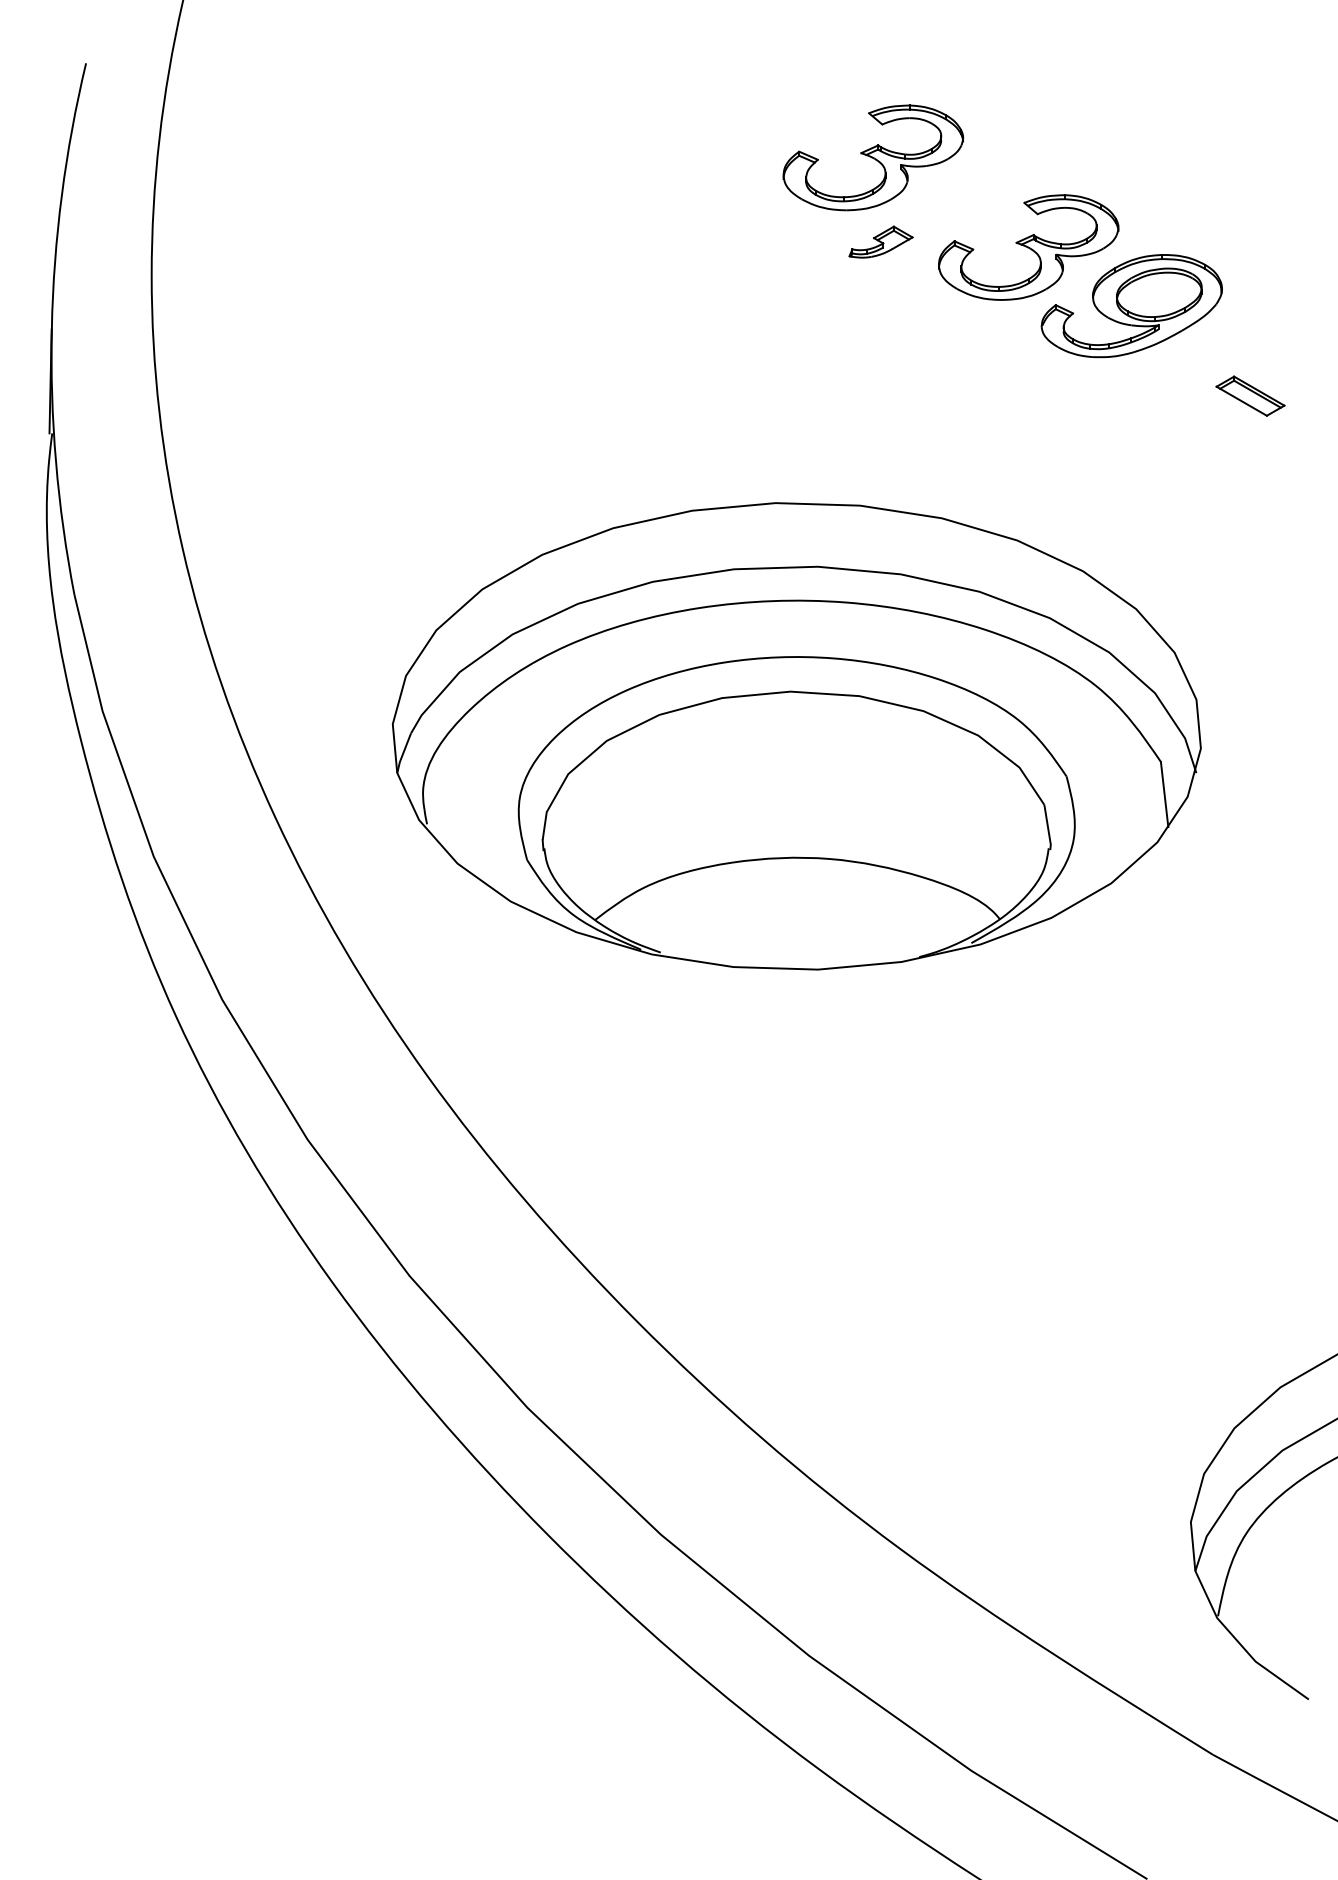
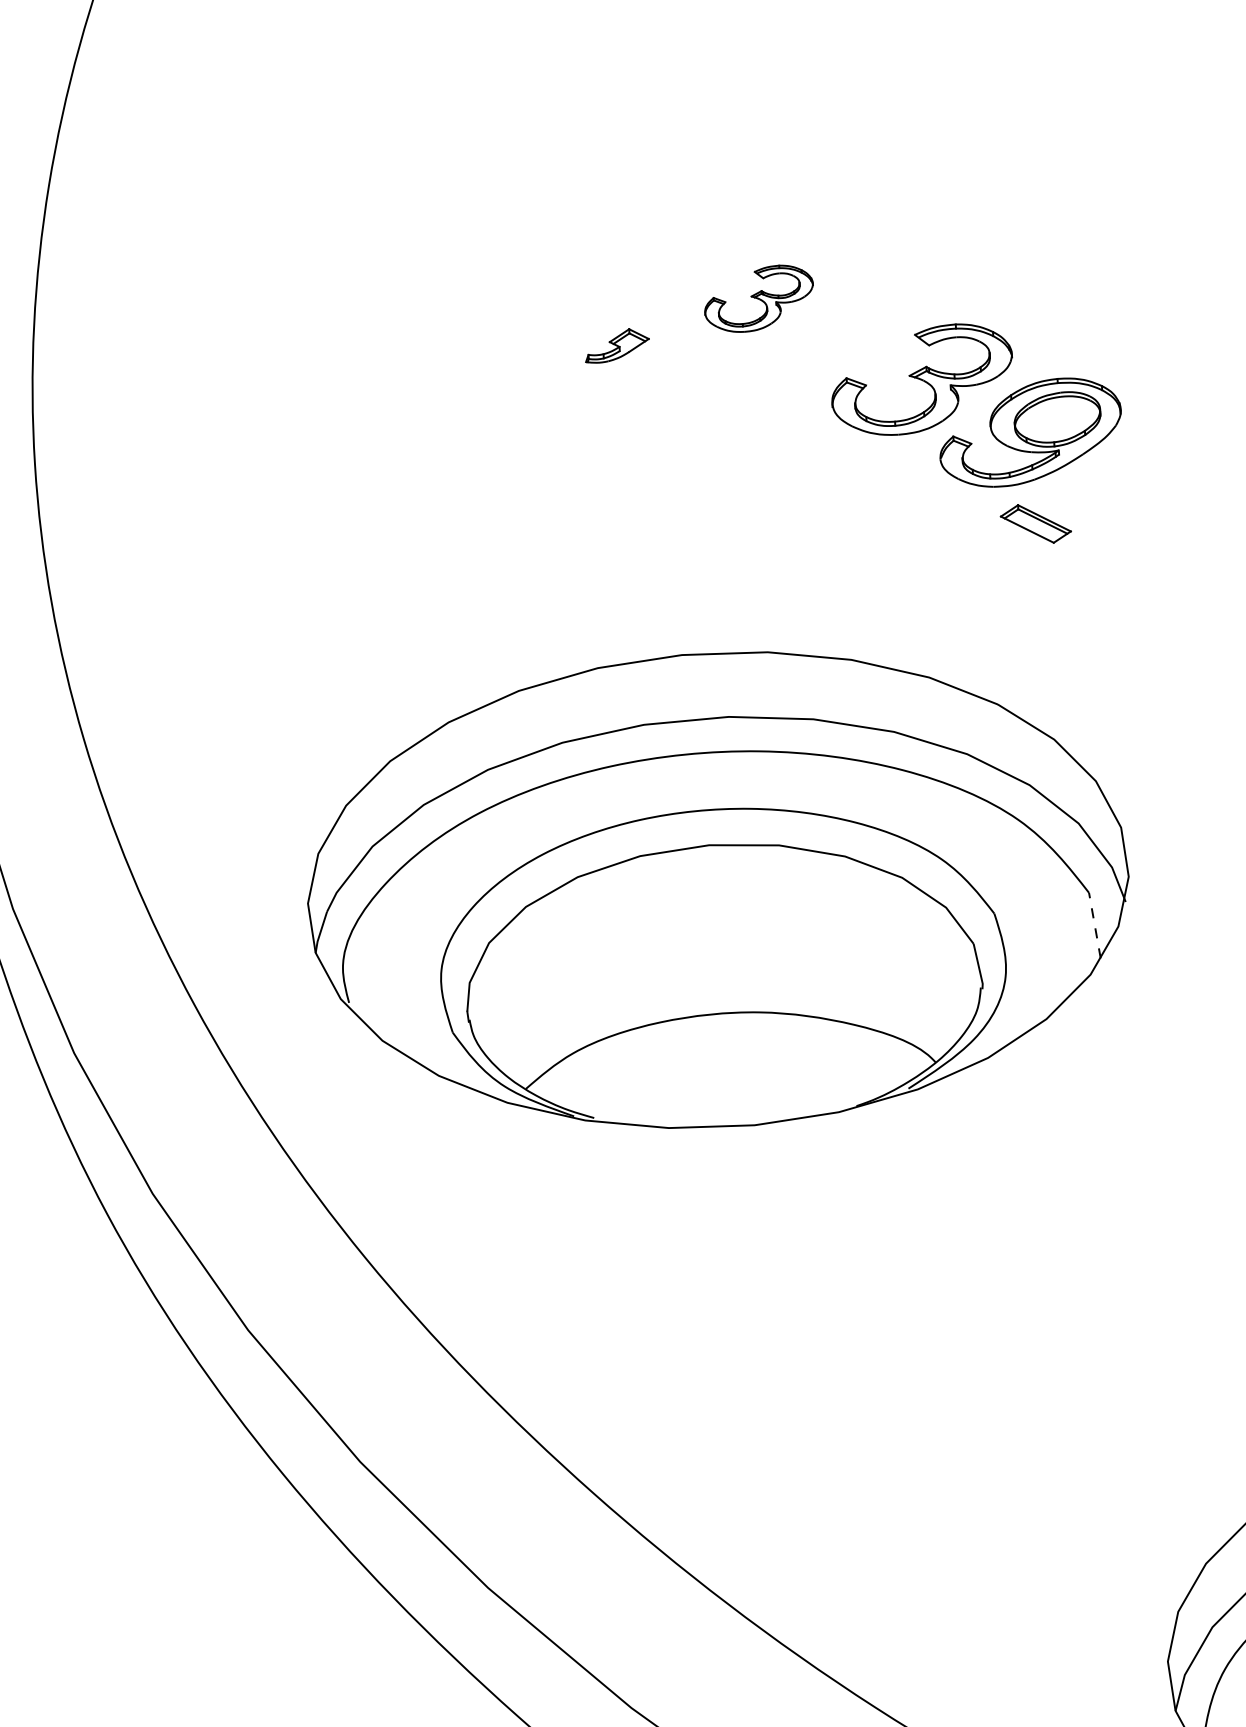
part: (873, 157) -> (759, 298), size x0.6
part: (880, 241) -> (616, 345), moved
part: (1250, 395) -> (1035, 523), moved
line: (1164, 794) -> (1094, 925), solid -> dashed

